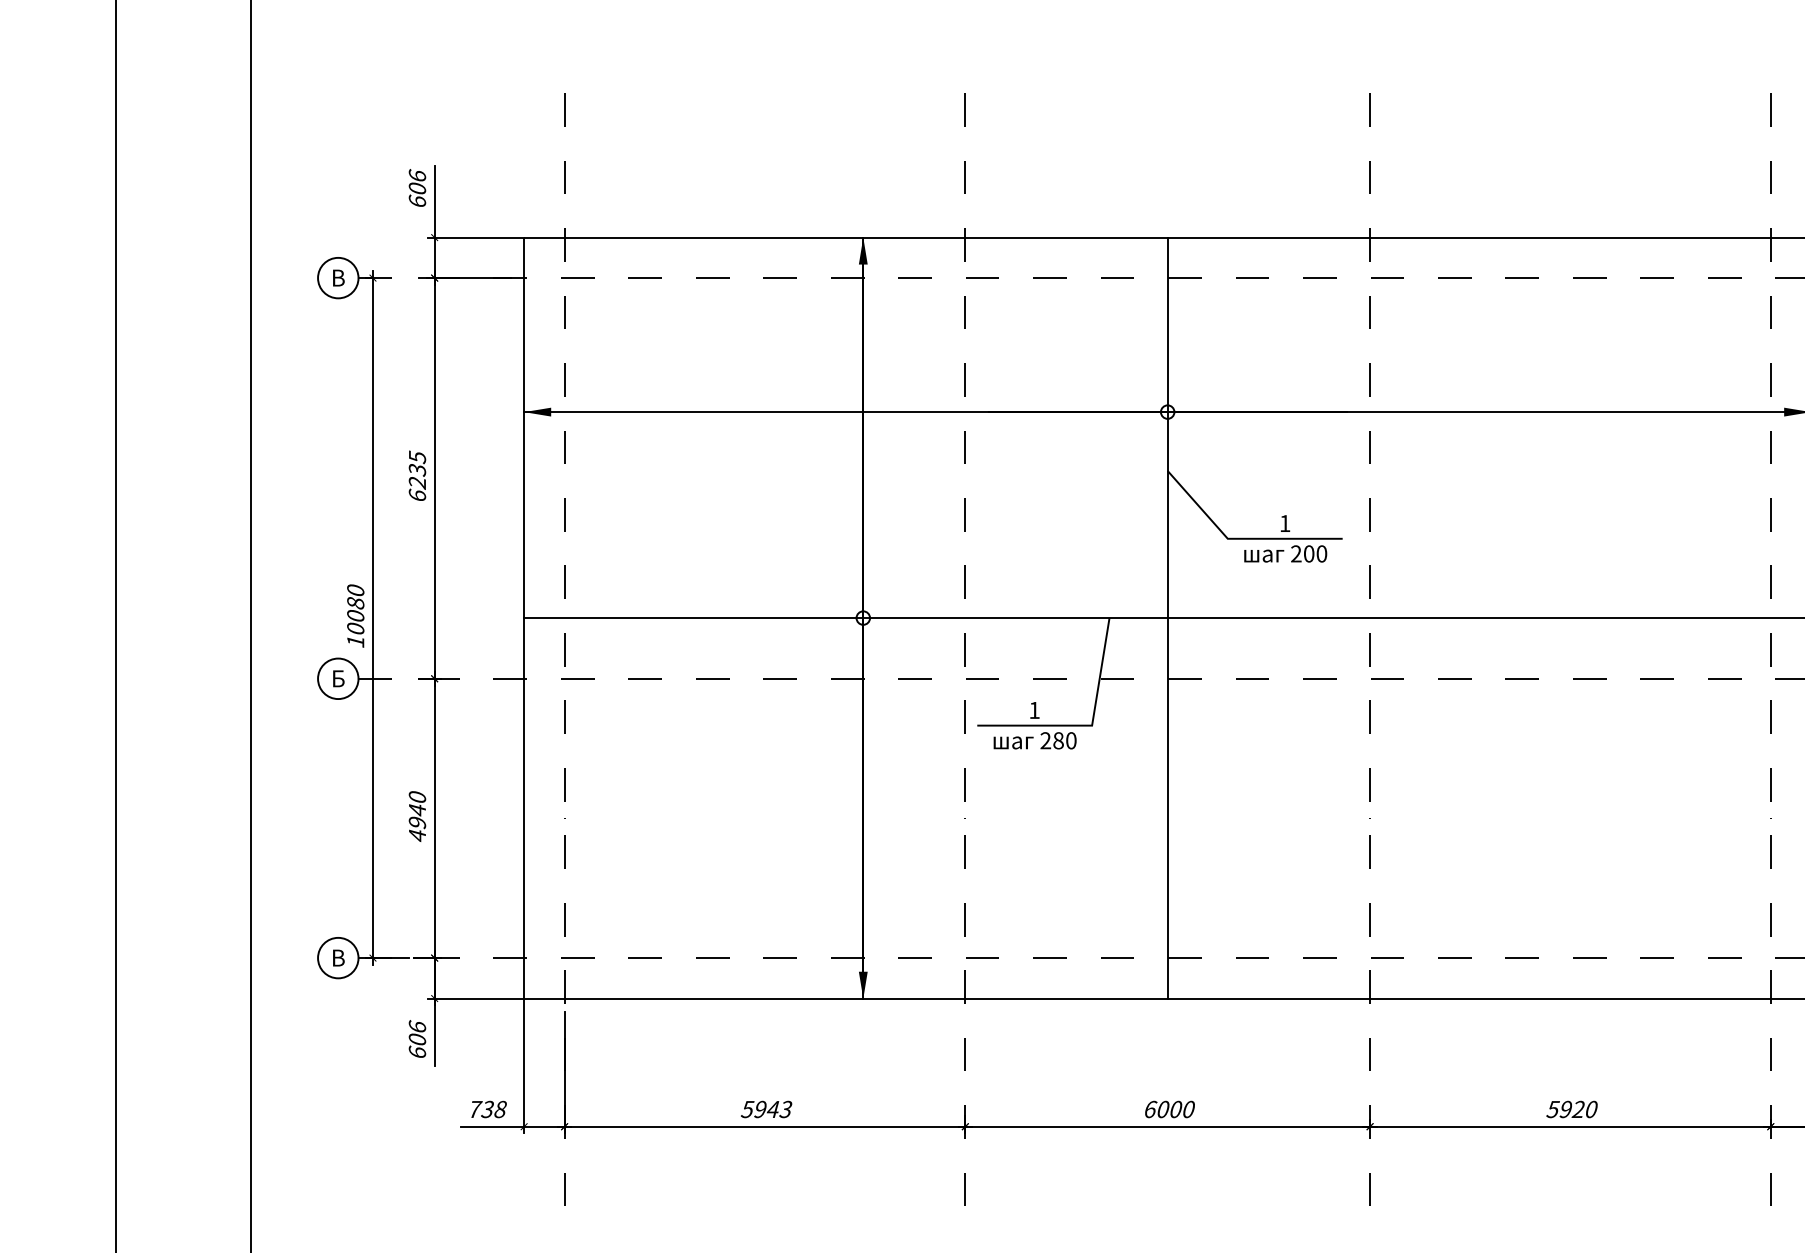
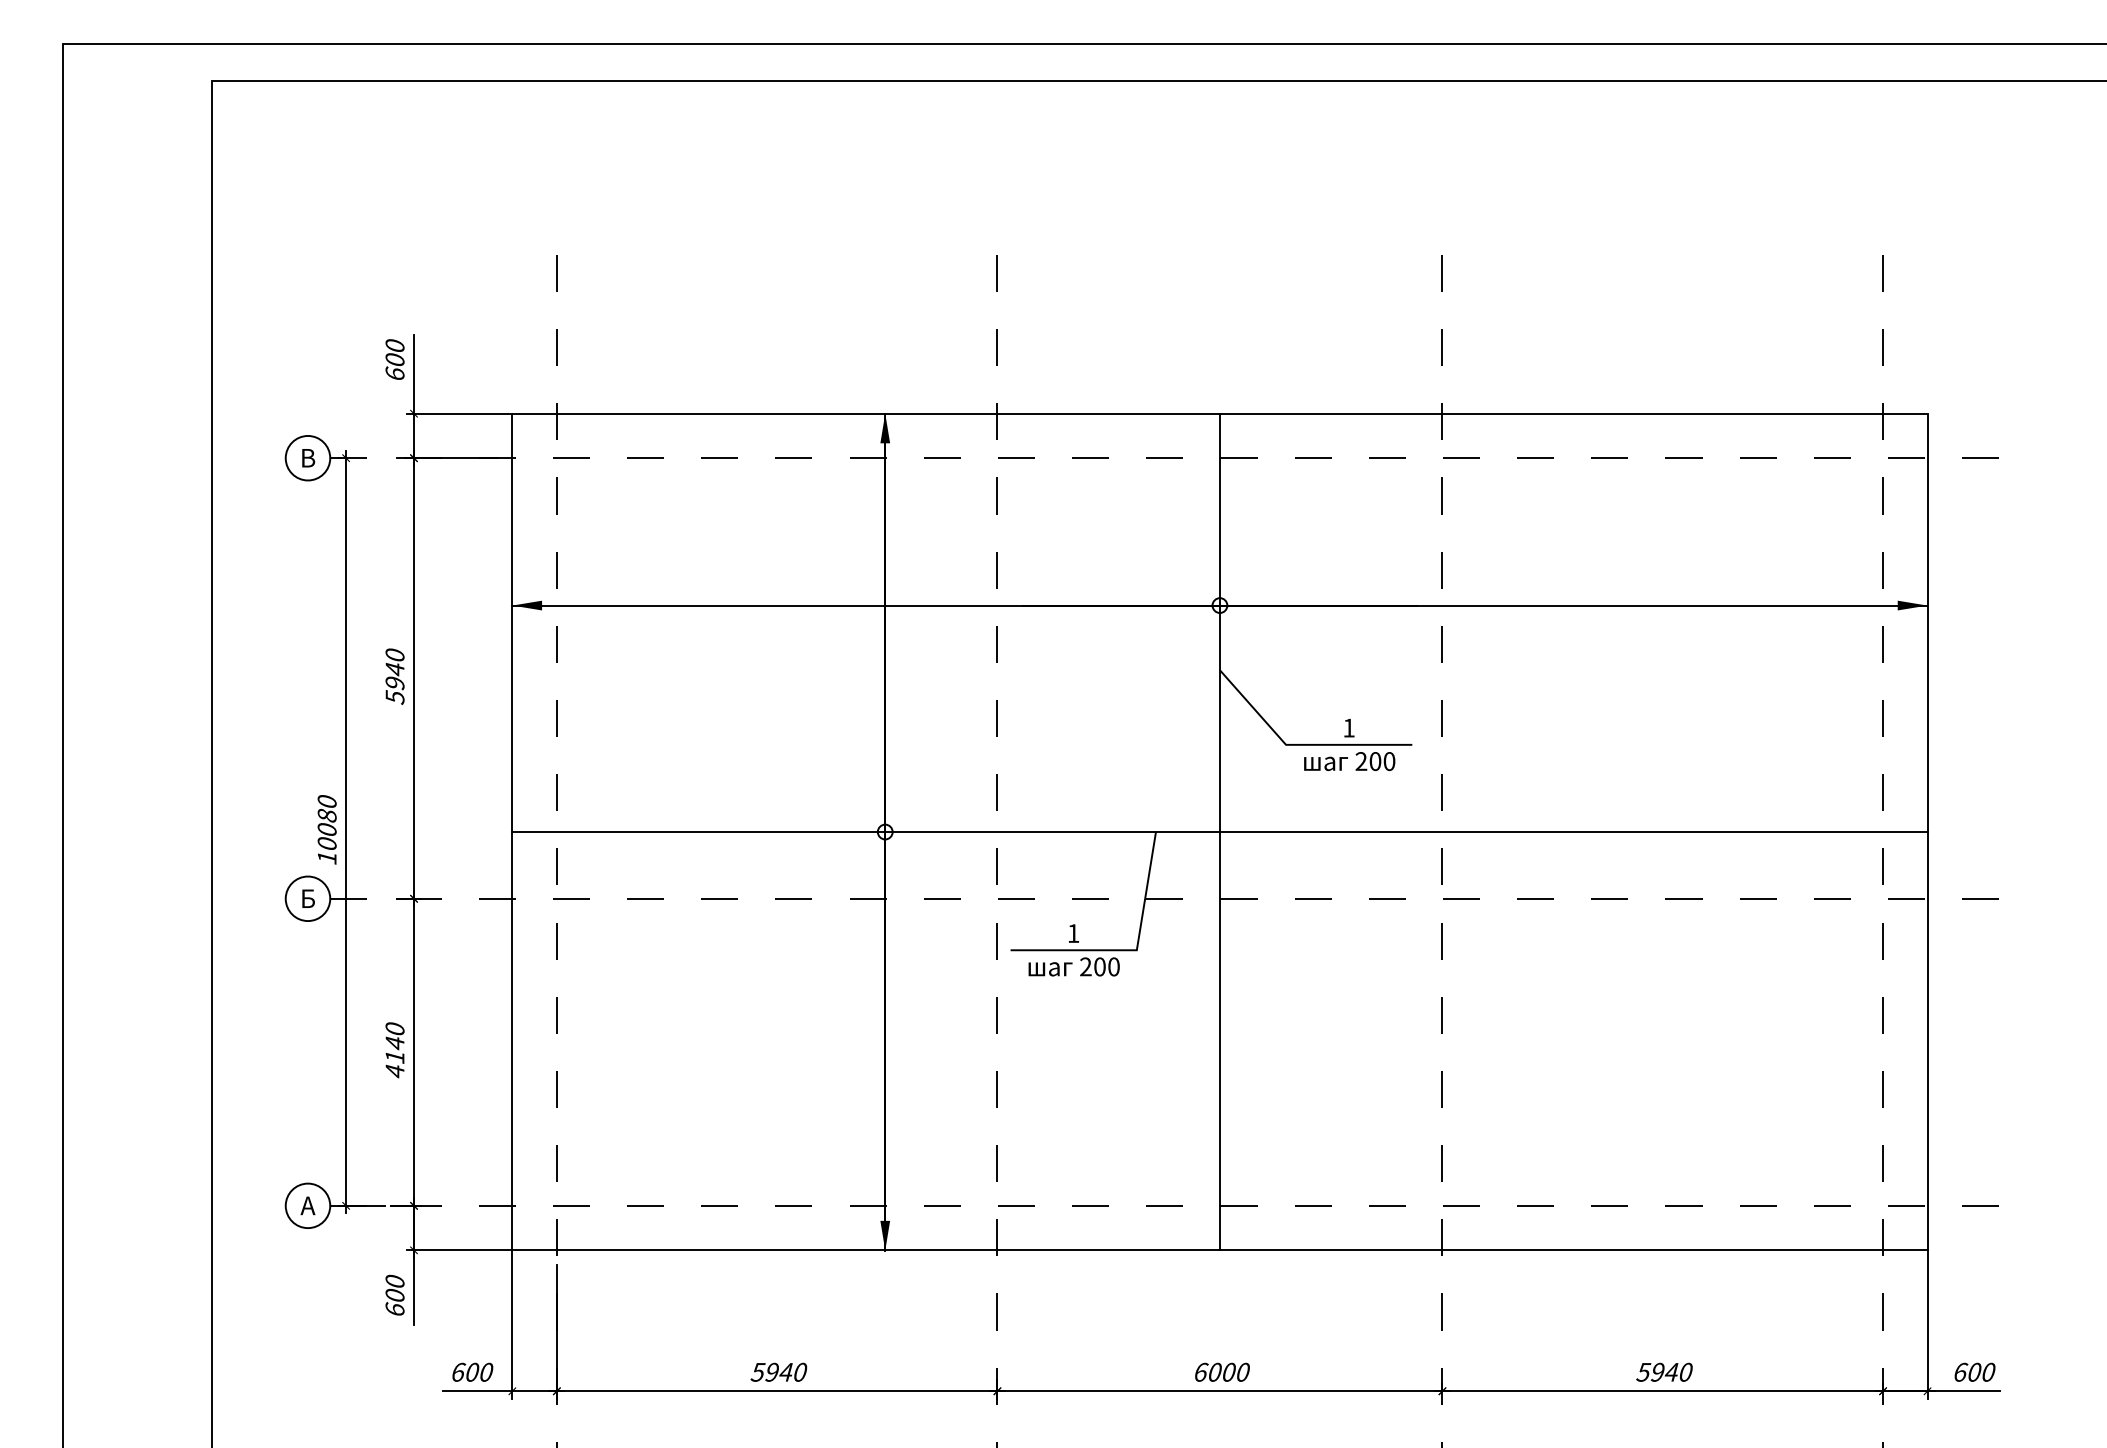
text: (416, 174) -> (394, 344), 606 -> 600
text: (416, 476) -> (394, 676), 6235 -> 5940
text: (1058, 741) -> (1099, 967), 280 -> 200
text: (416, 823) -> (394, 1057), 4940 -> 4140
text: (337, 957) -> (307, 1205), В -> А
text: (416, 1025) -> (394, 1280), 606 -> 600
text: (487, 1108) -> (472, 1371), 738 -> 600
text: (1578, 1108) -> (1671, 1371), 5920 -> 5940
text: (785, 1109) -> (799, 1372), 5943 -> 5940

